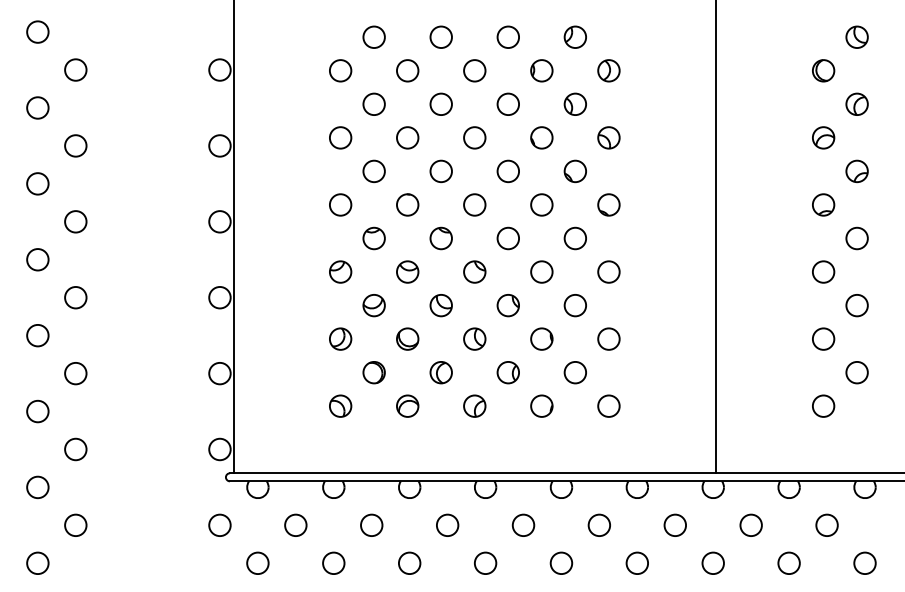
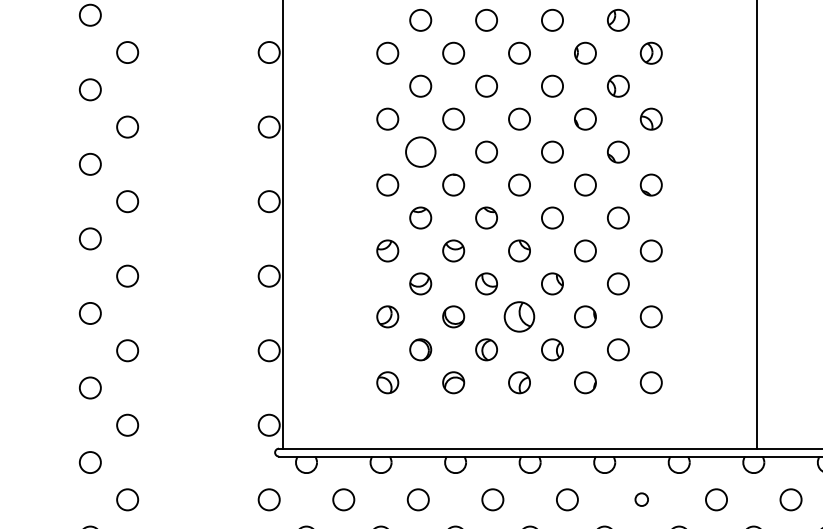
circle: (373, 171) -> (420, 152), size x1.4
part: (474, 338) -> (519, 316), size x1.4
circle: (598, 524) -> (641, 498), size x0.6

